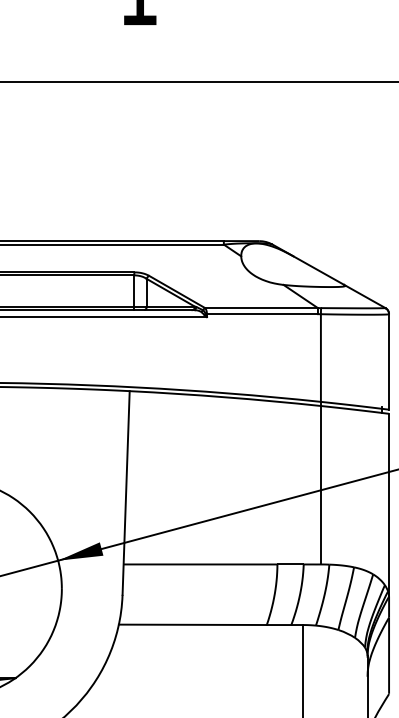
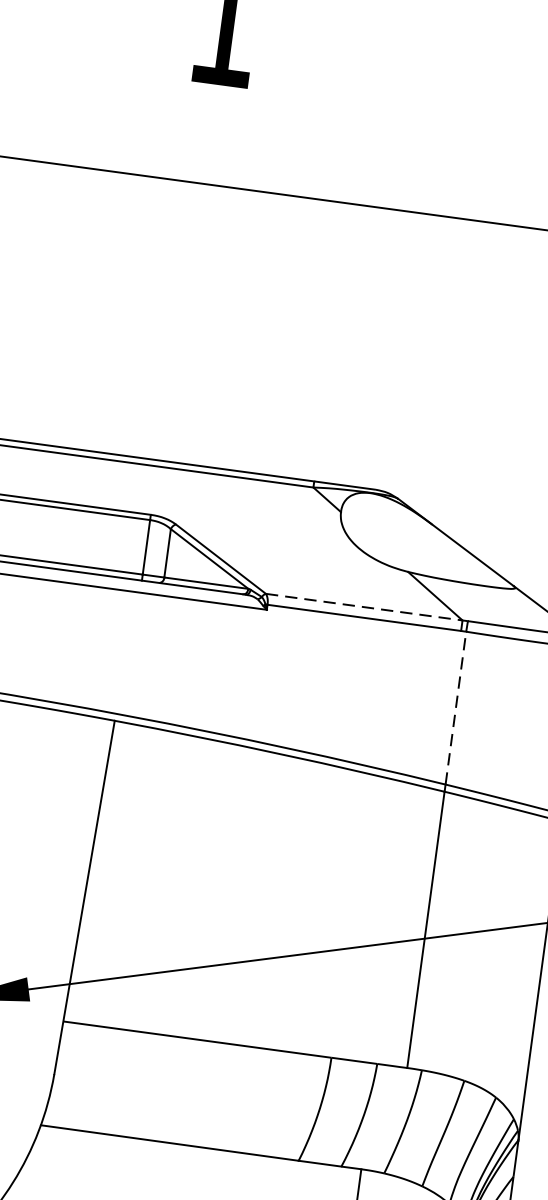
line: (262, 308) -> (365, 608), solid -> dashed
line: (320, 358) -> (455, 708), solid -> dashed

